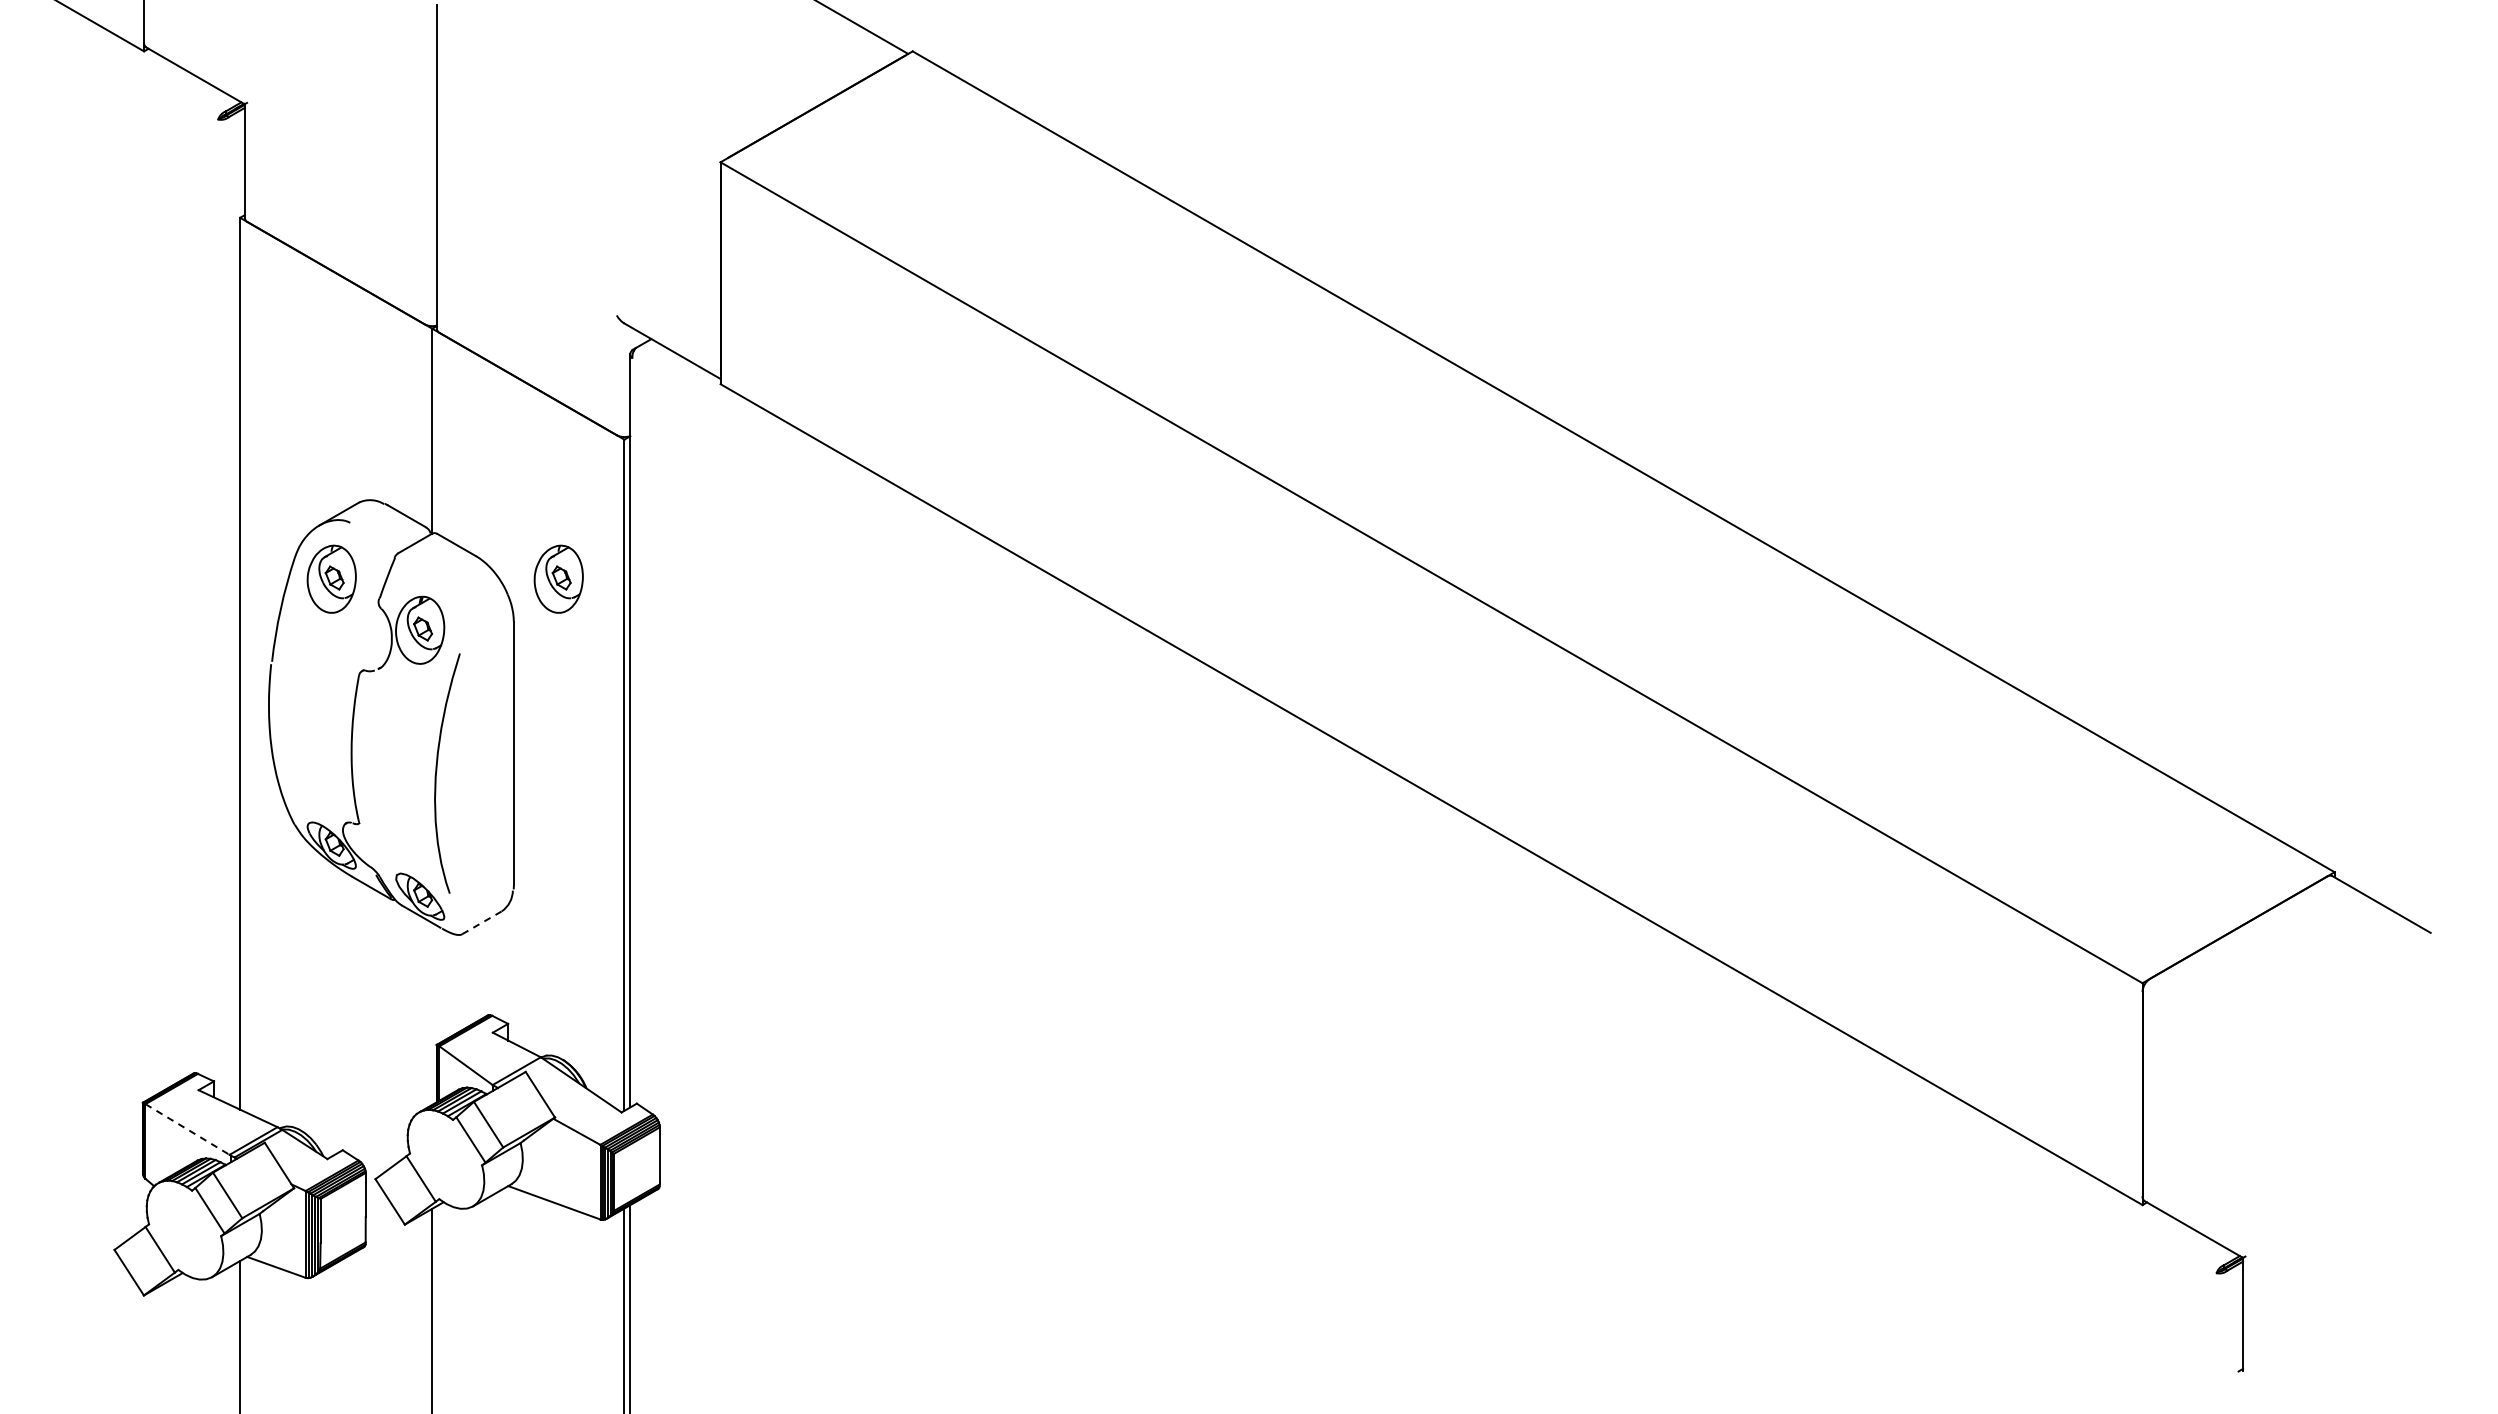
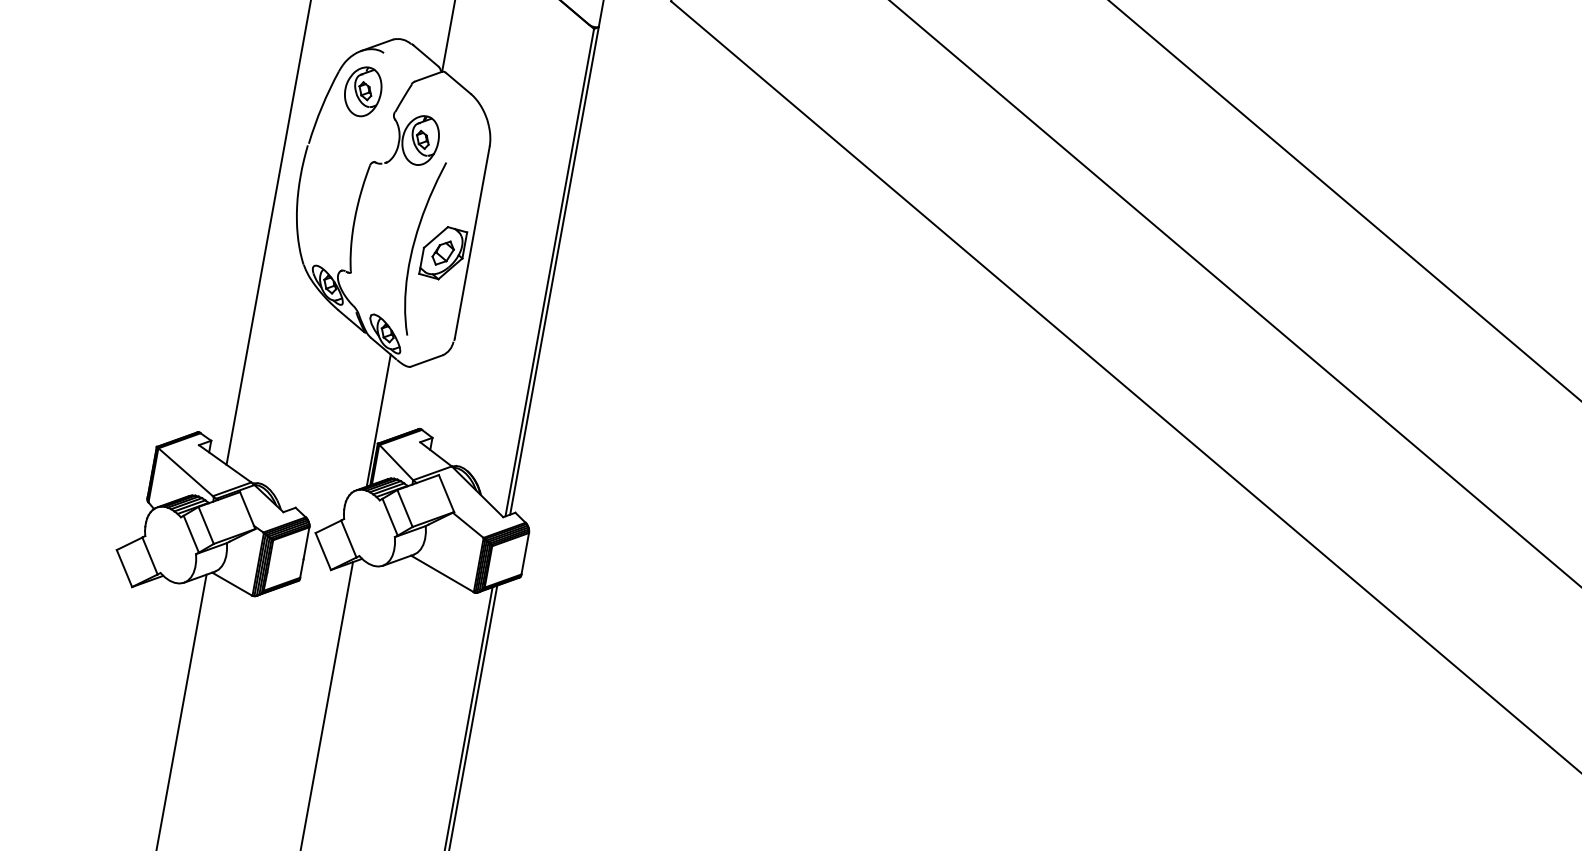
part: (558, 578) -> (527, 121), removed
part: (477, 775) -> (443, 253), added
line: (482, 922) -> (427, 360), dashed -> solid
line: (432, 1013) -> (378, 420), added
line: (187, 1129) -> (185, 472), dashed -> solid

